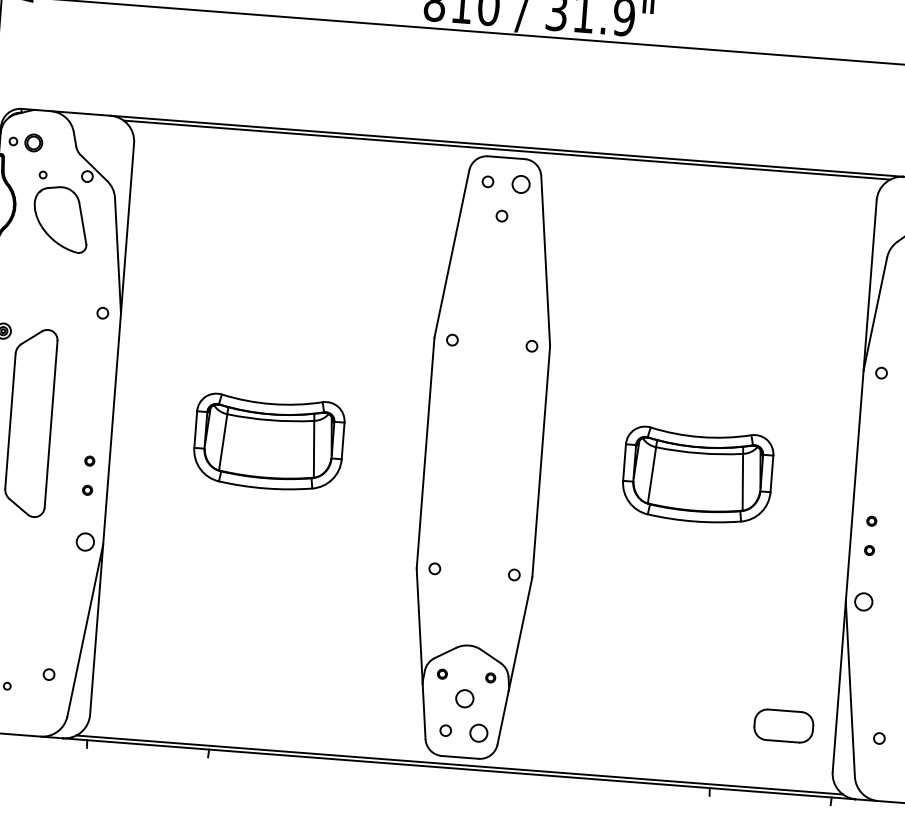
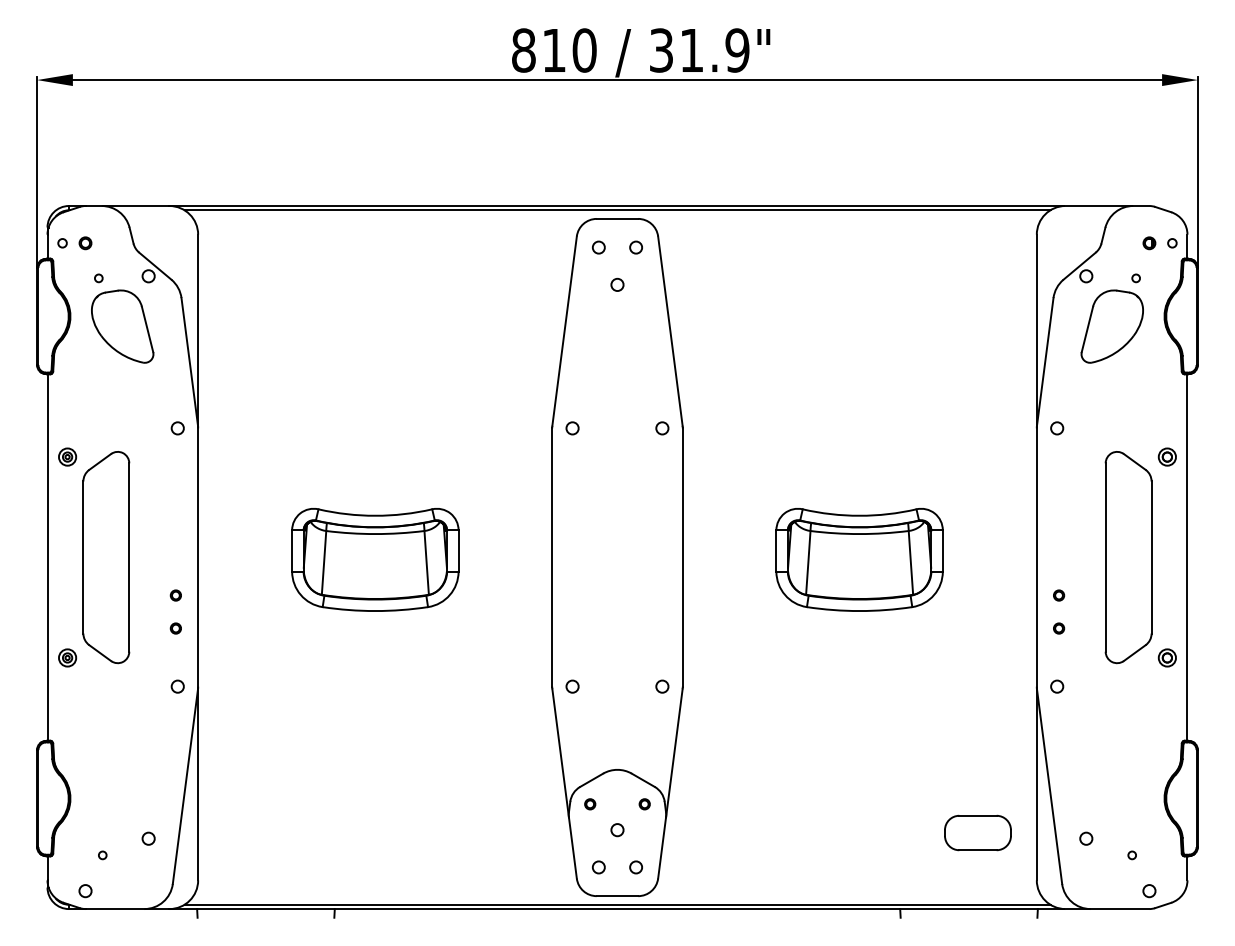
part: (33, 143) -> (85, 243), size x0.62
circle: (520, 184) -> (635, 247), size x0.62
circle: (85, 541) -> (177, 686), size x0.62
circle: (864, 601) -> (1057, 686), size x0.62
circle: (464, 699) -> (617, 830), size x0.62
circle: (478, 733) -> (635, 867), size x0.62

